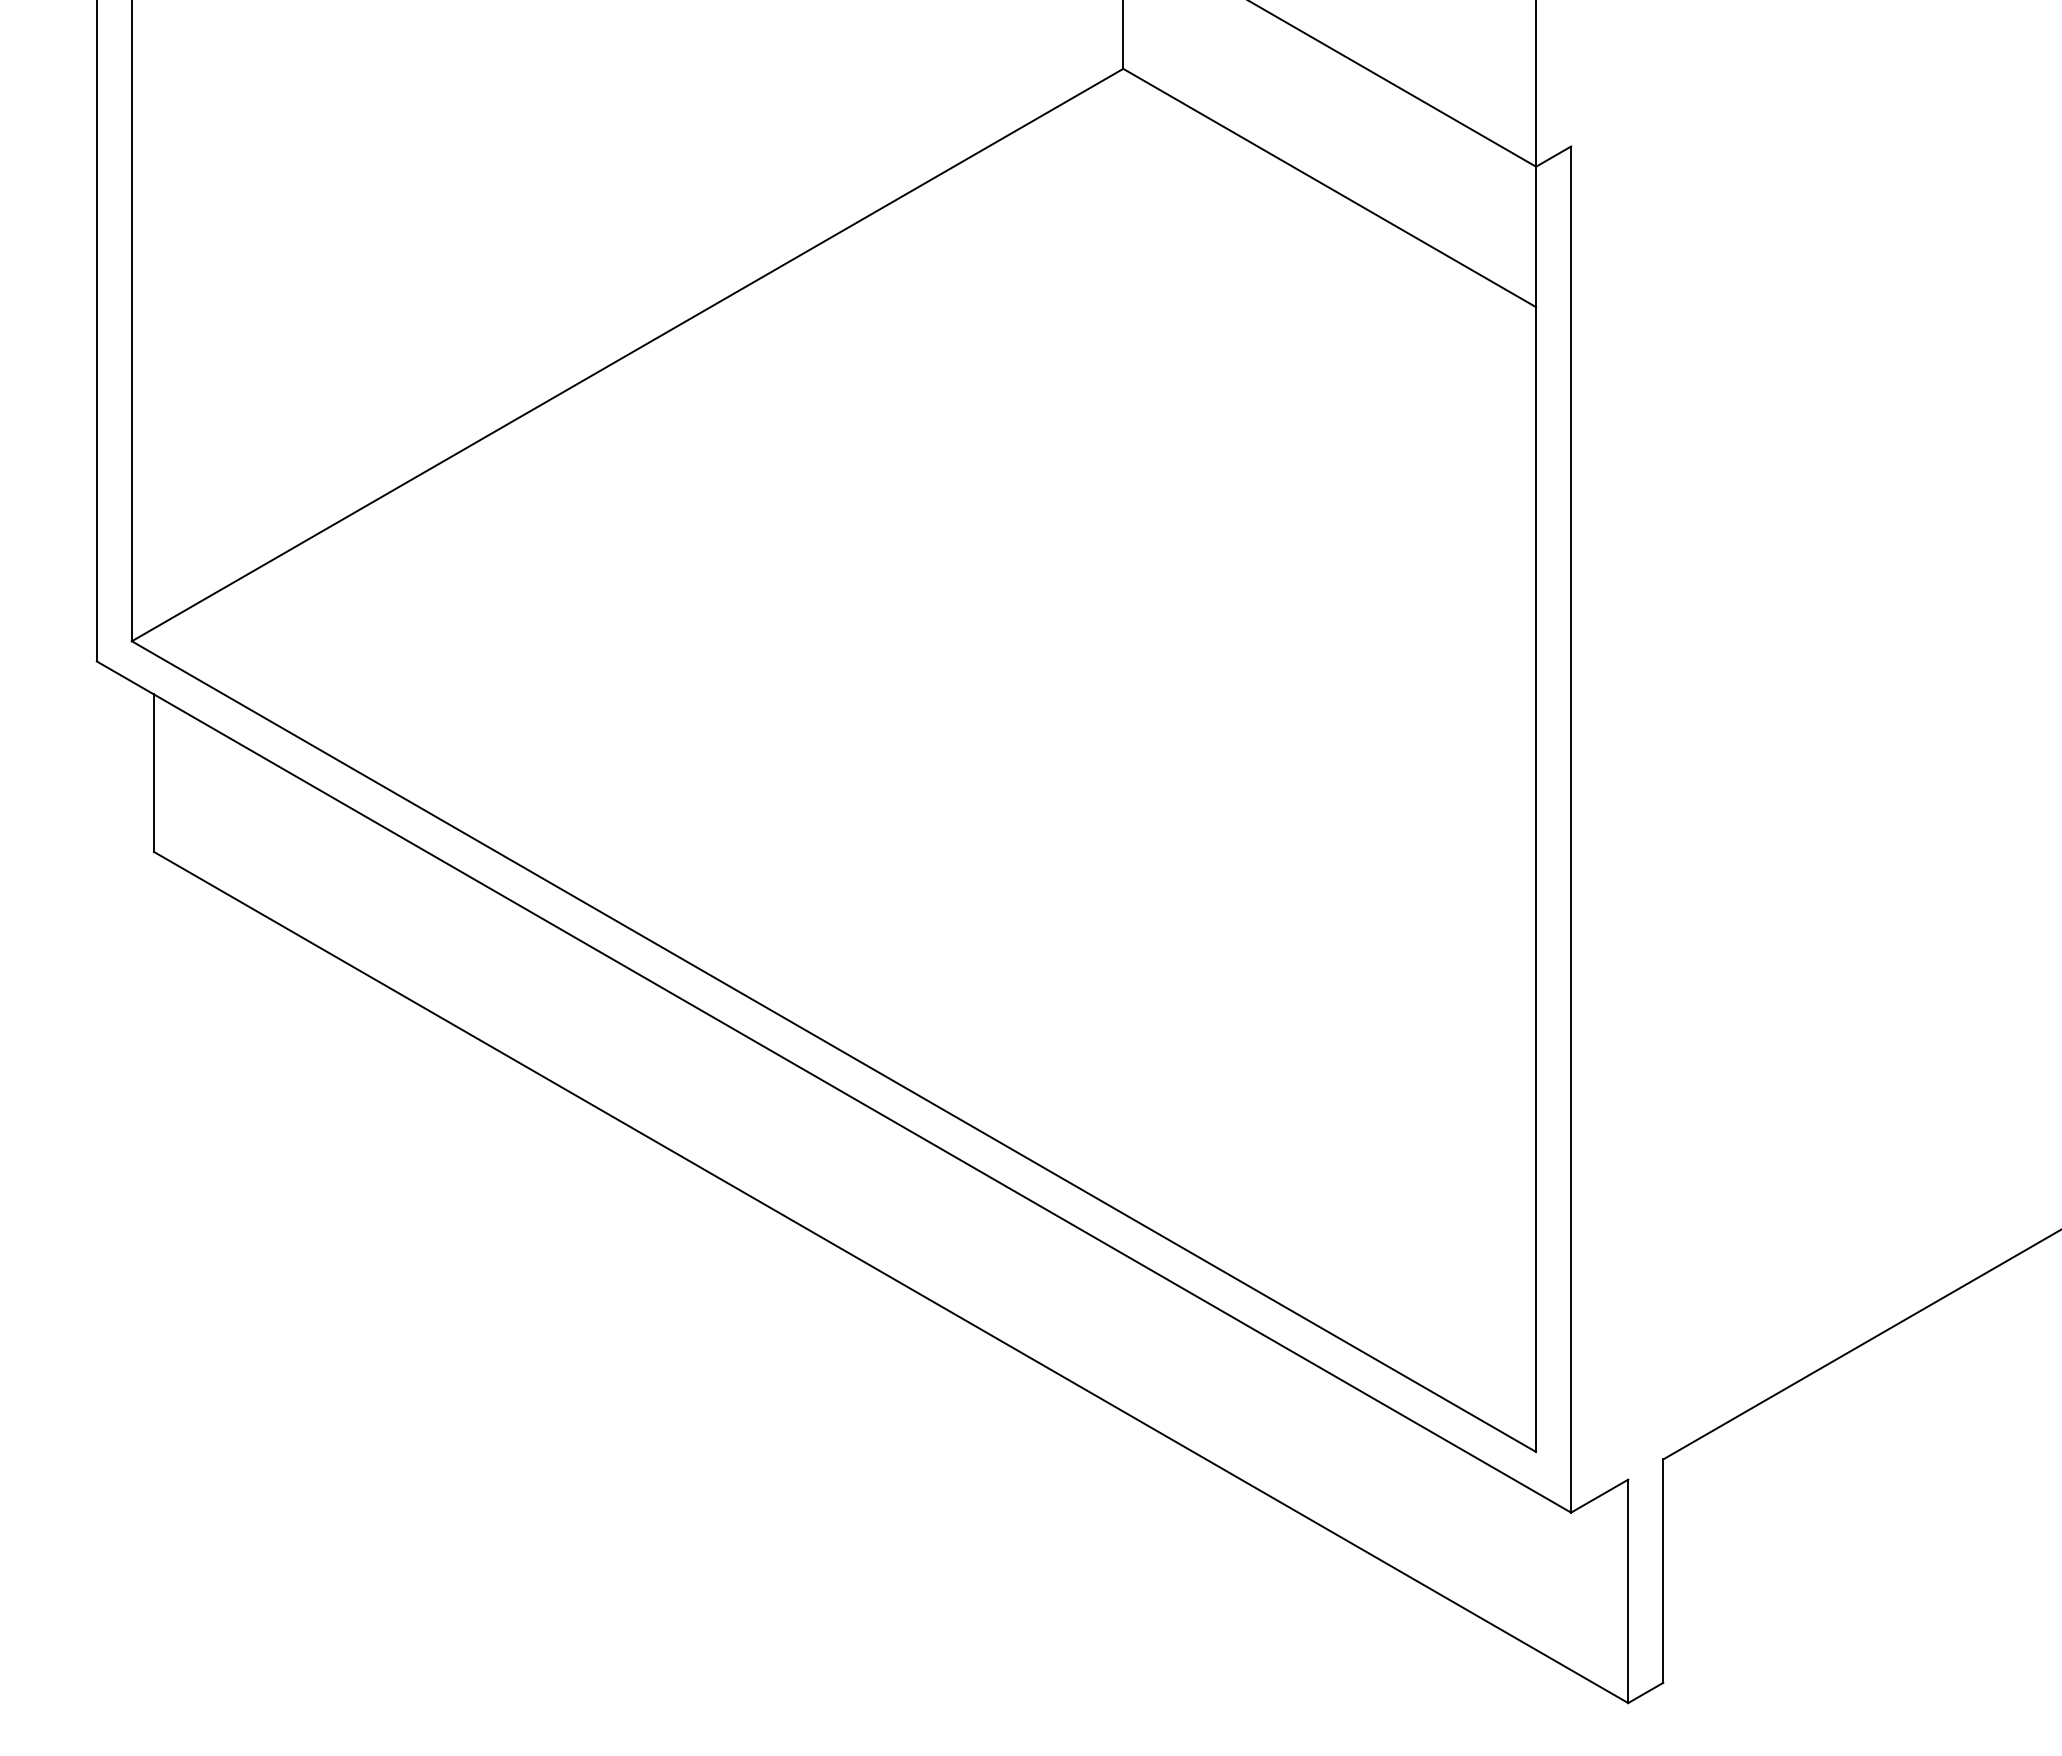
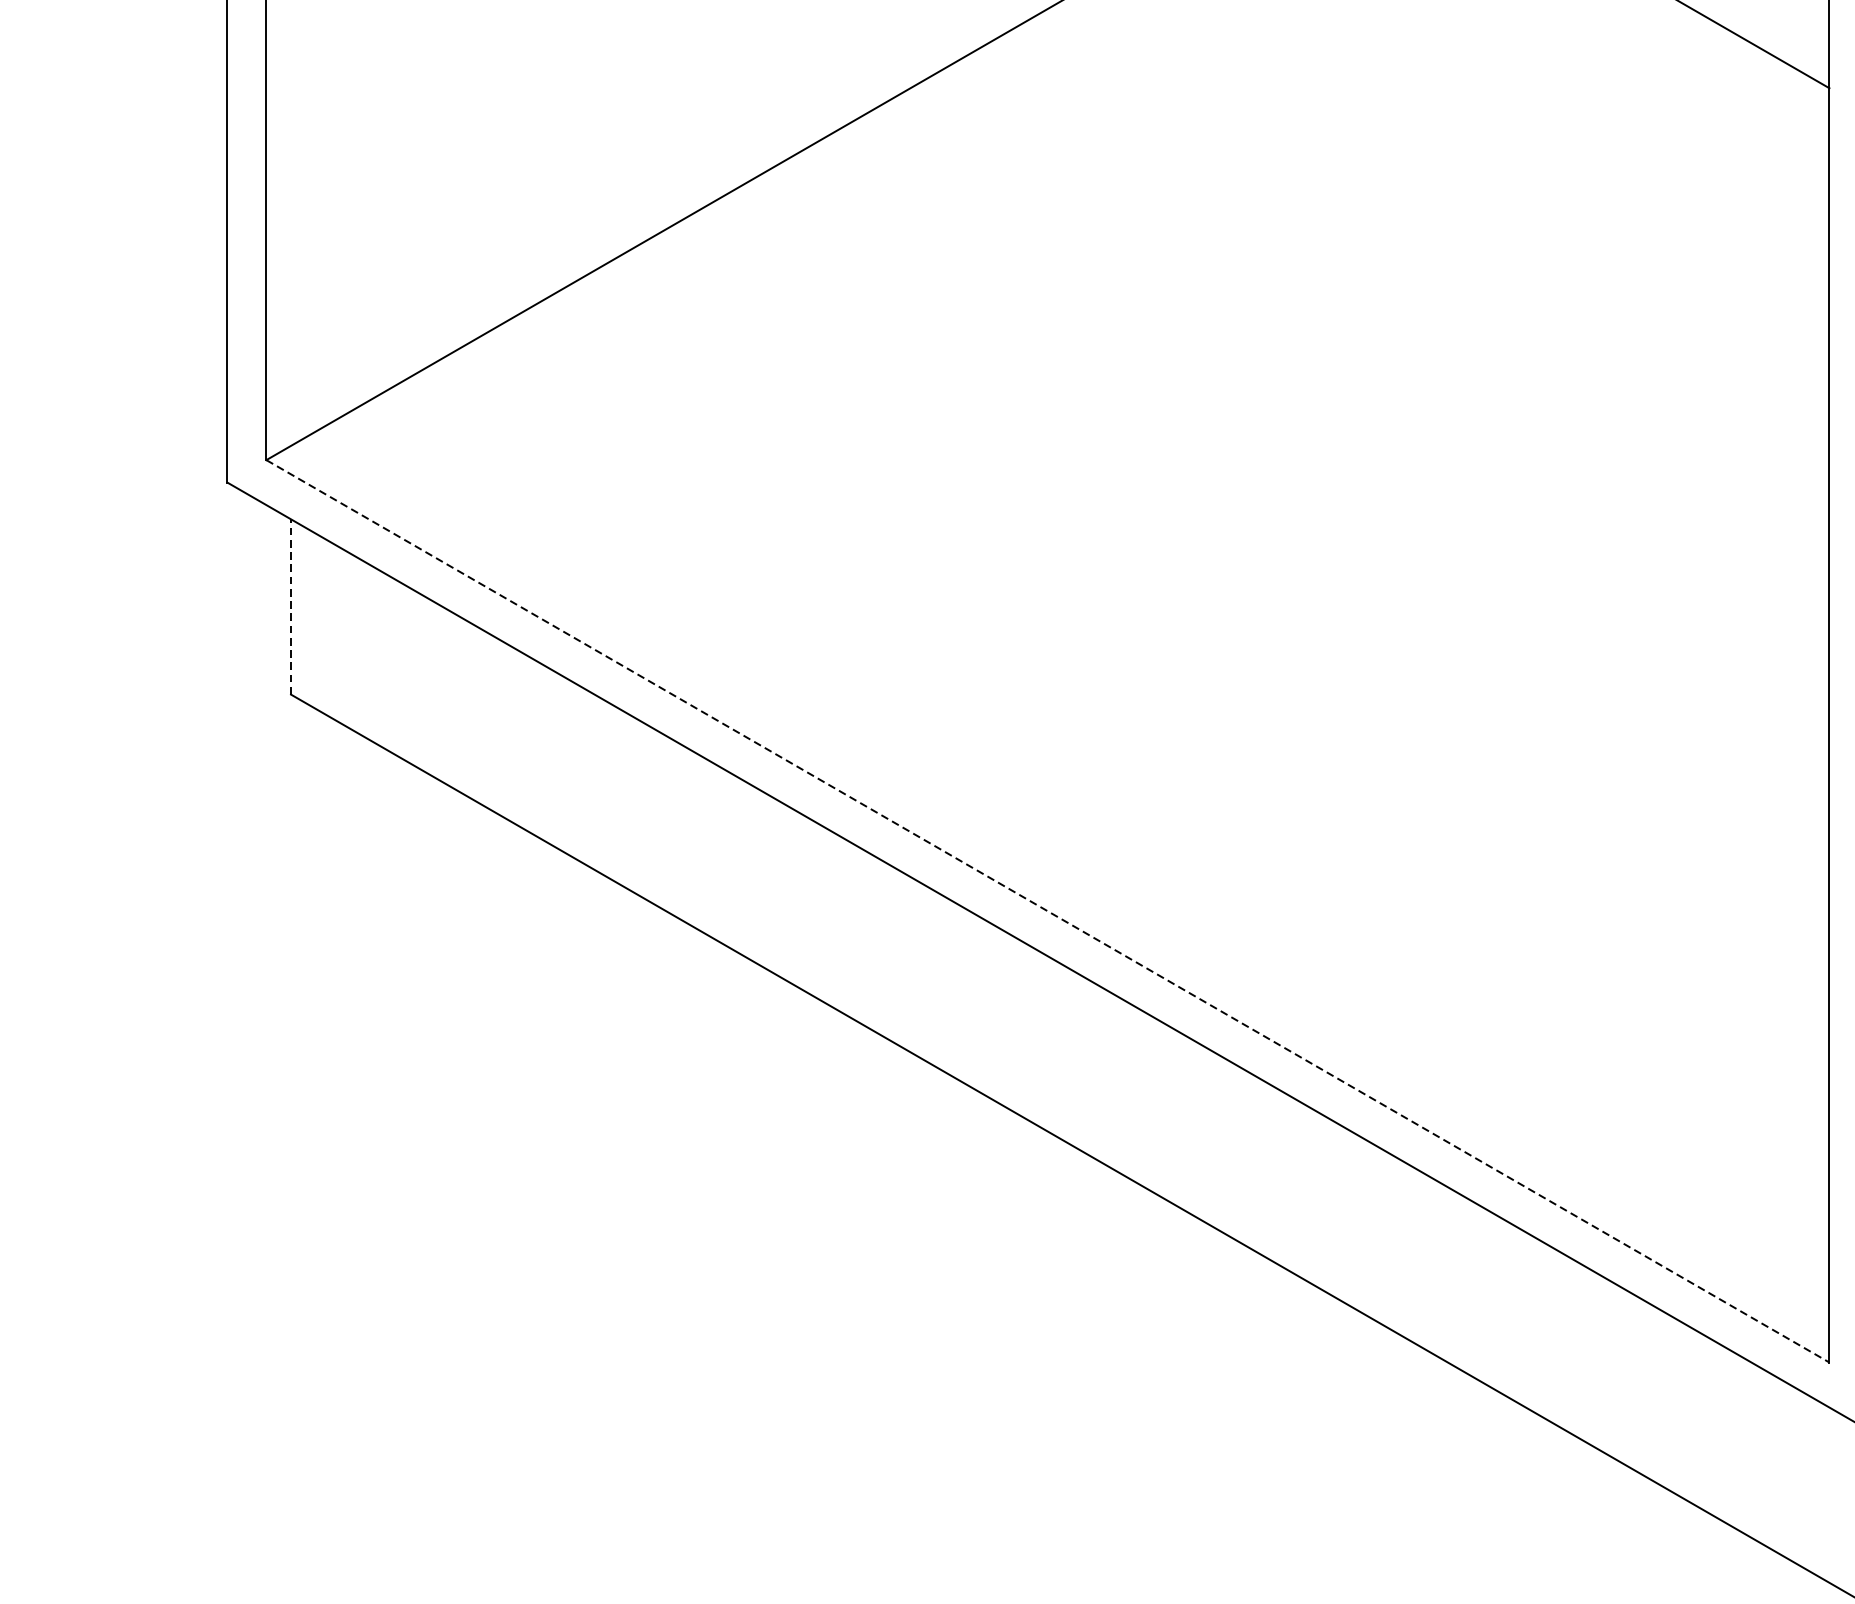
line: (154, 773) -> (291, 607), solid -> dashed
line: (833, 1046) -> (1047, 911), solid -> dashed

